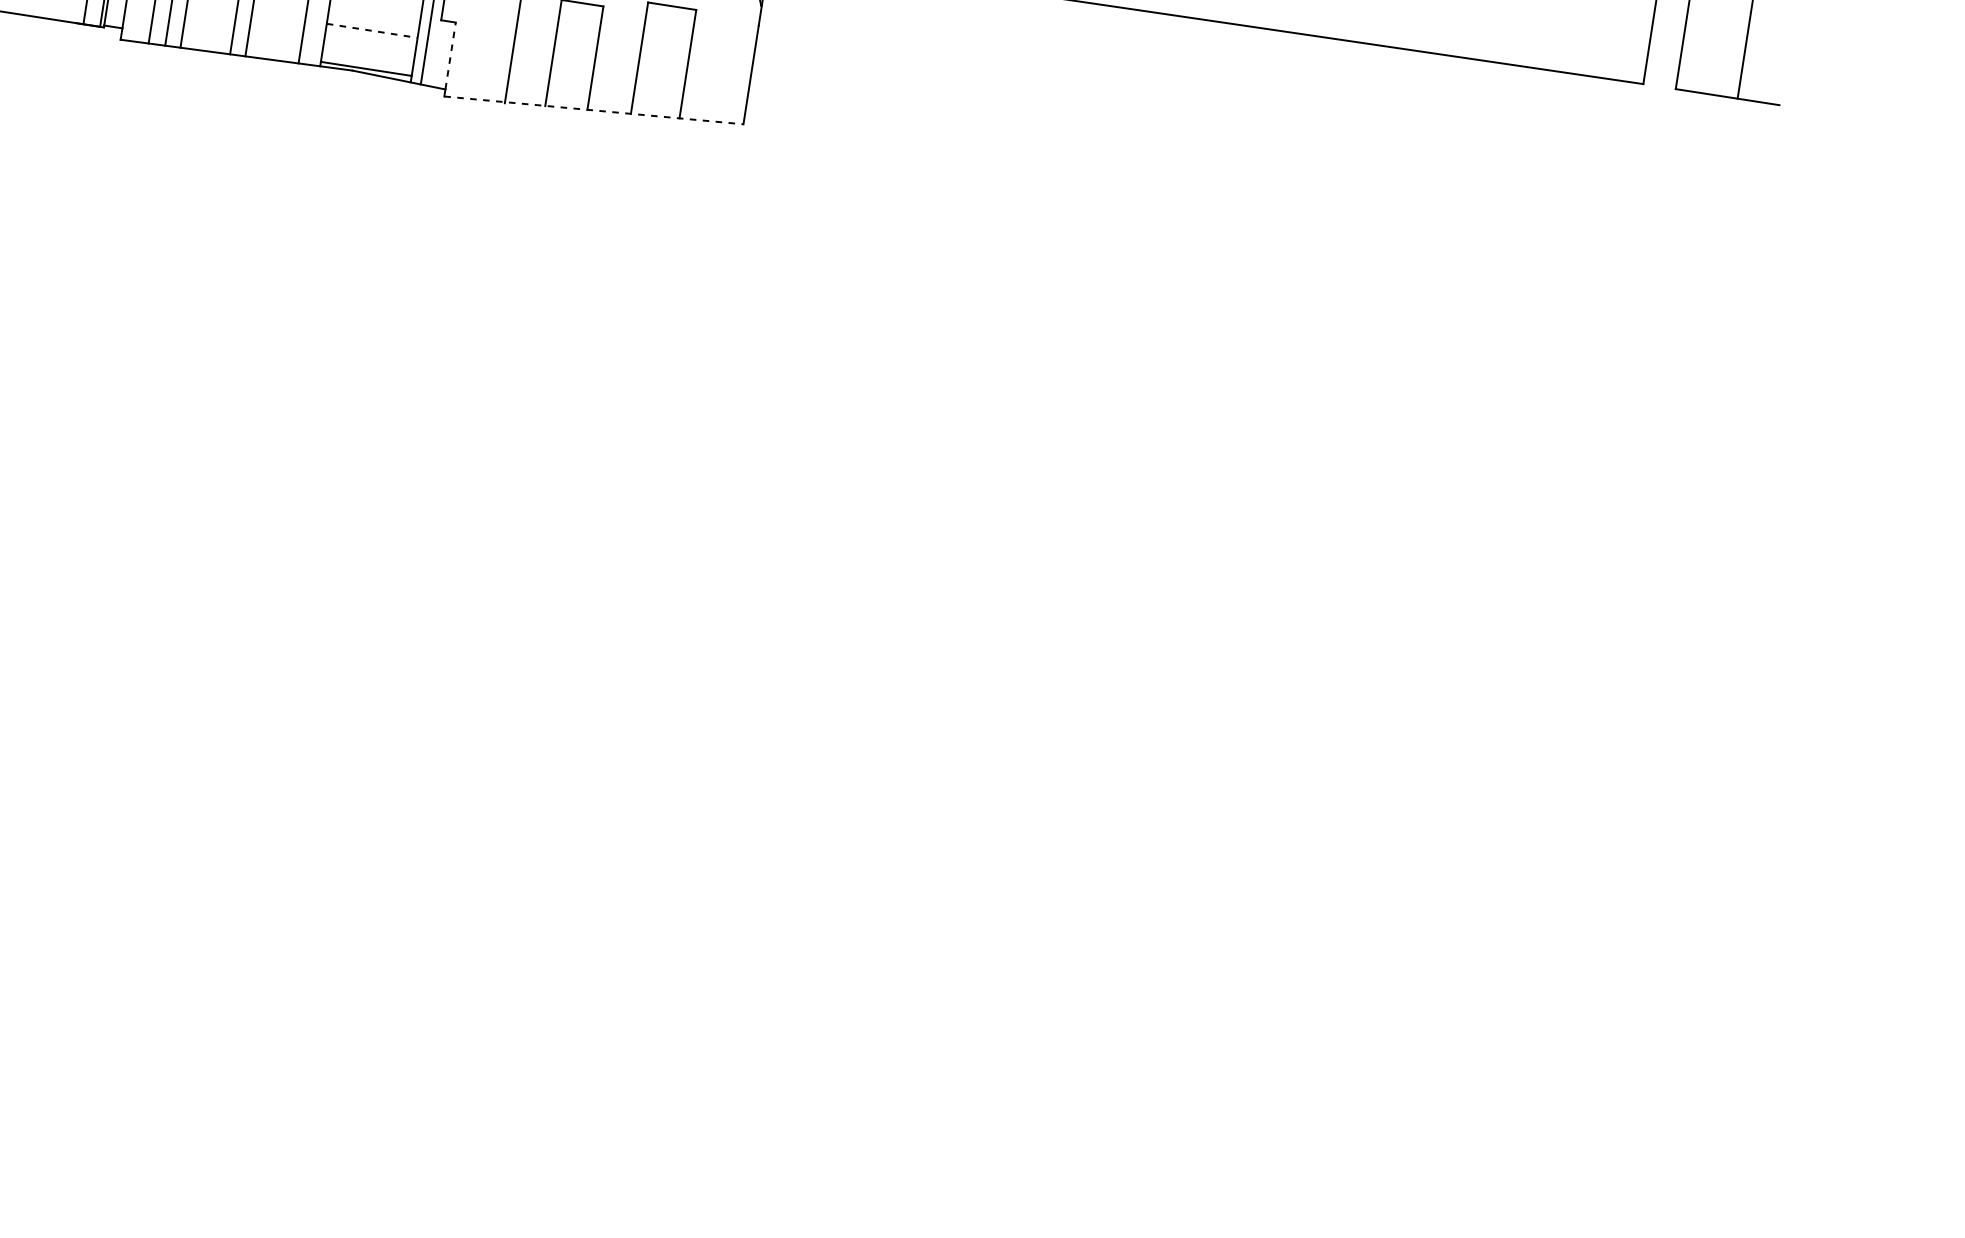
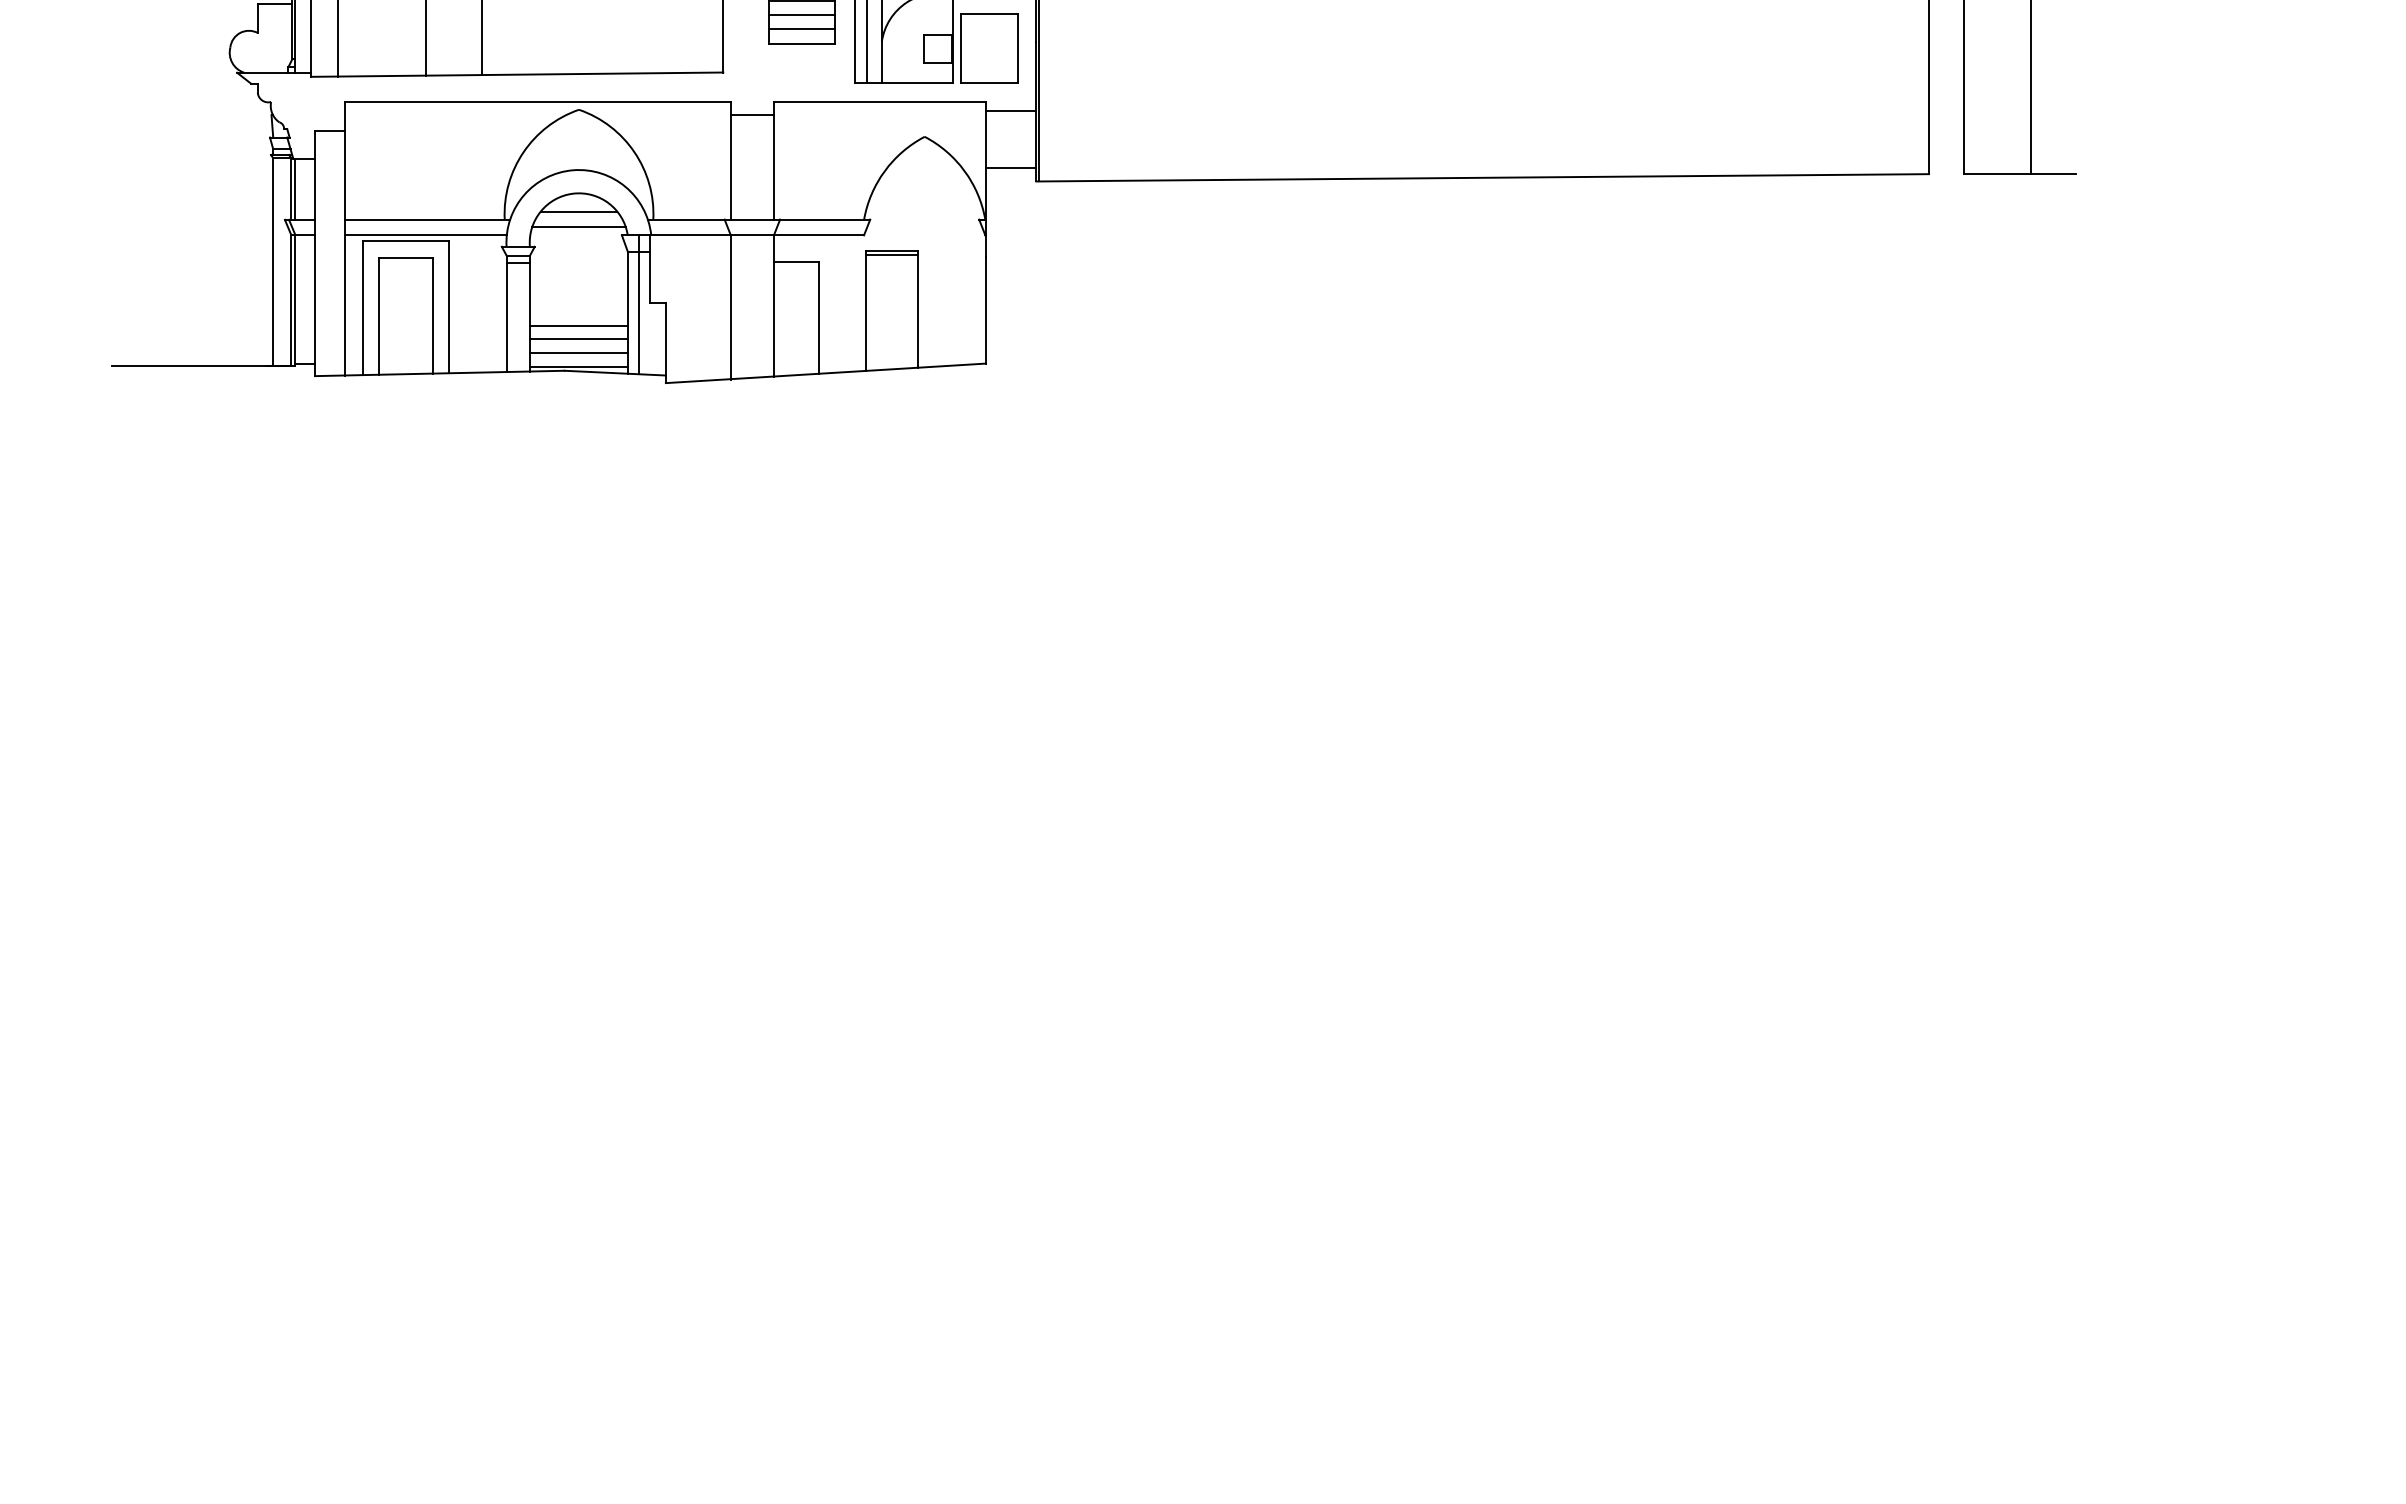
line: (671, 9) -> (891, 254), added
line: (372, 30) -> (579, 325), dashed -> solid
line: (369, 43) -> (578, 339), added
line: (450, 55) -> (665, 338), dashed -> solid
line: (367, 56) -> (578, 353), added
line: (594, 110) -> (826, 373), dashed -> solid

